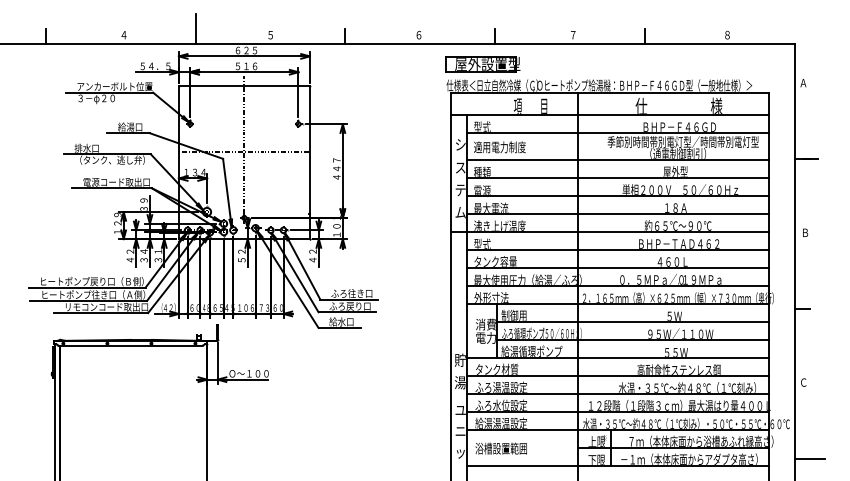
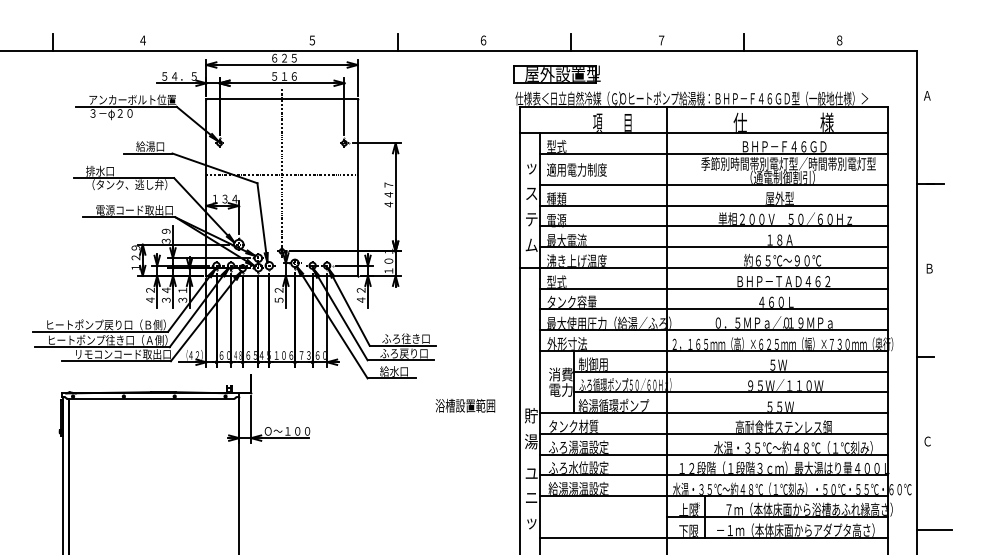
line: (195, 29) -> (225, 33), removed
text: (460, 145) -> (531, 167), シ -> ッ
text: (500, 448) -> (464, 405), moved

